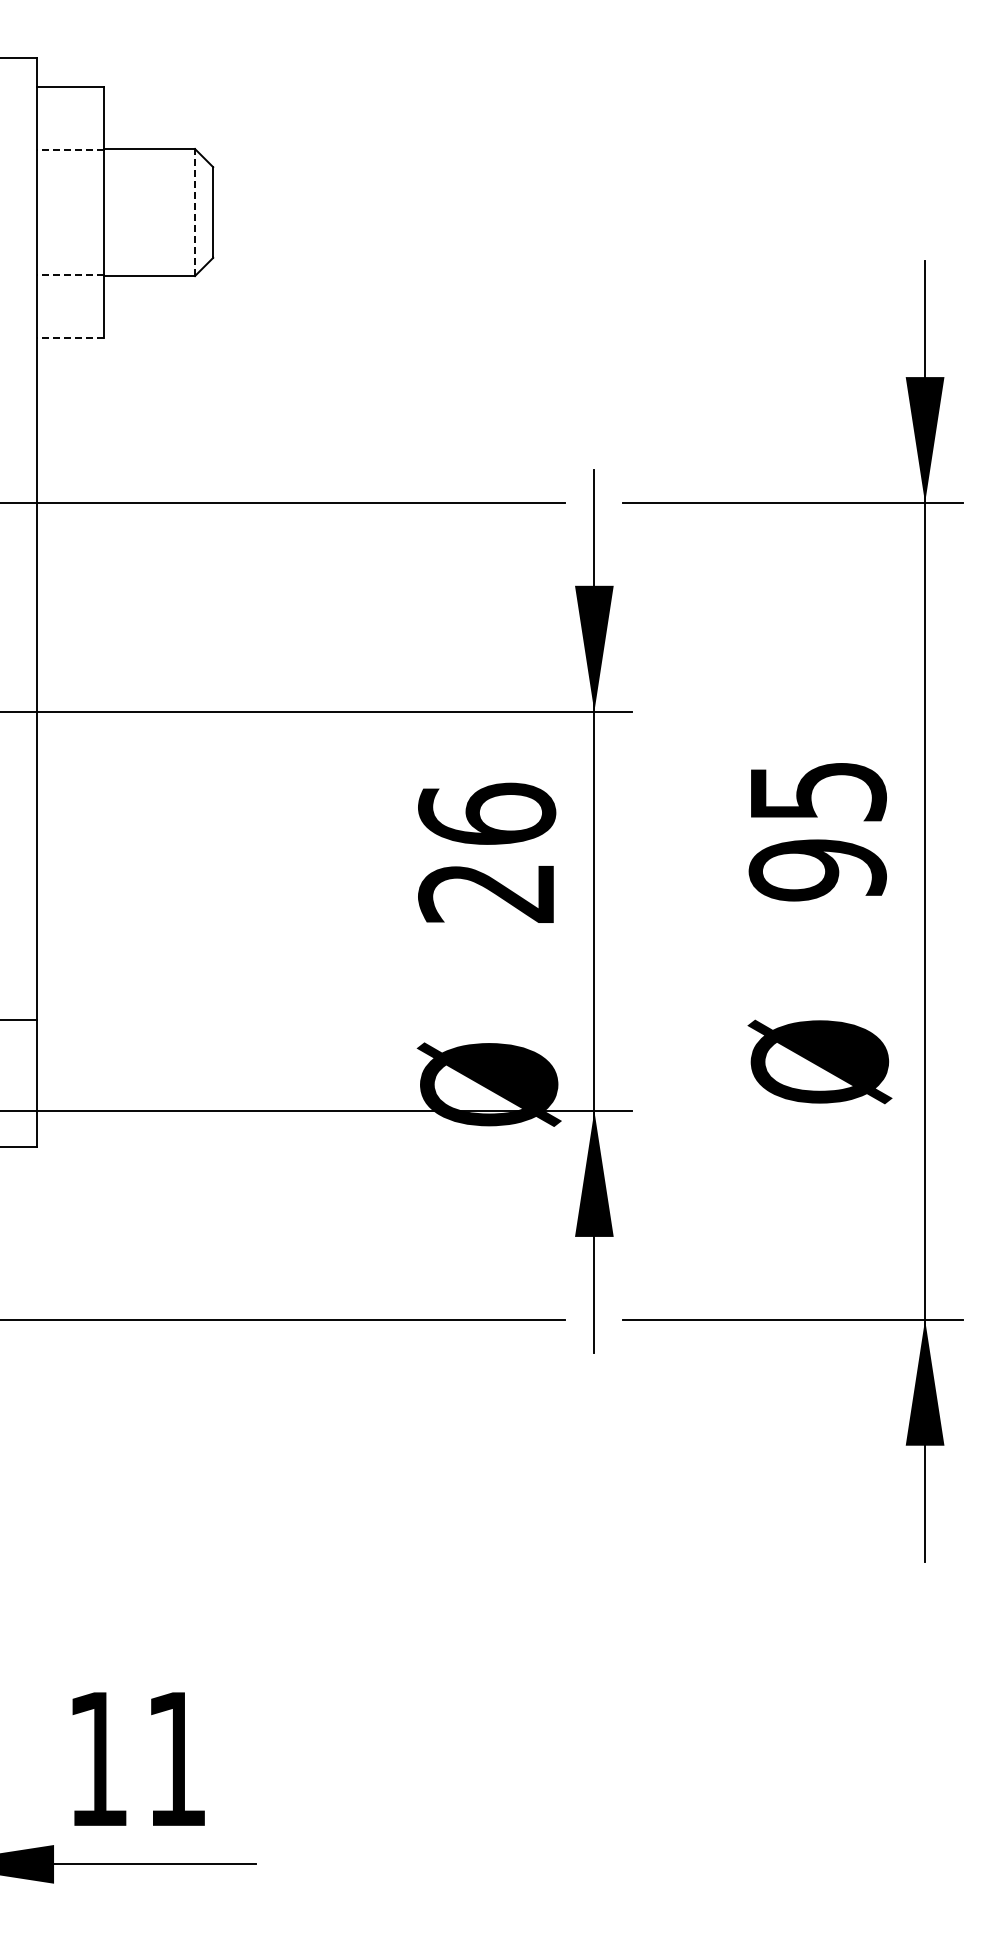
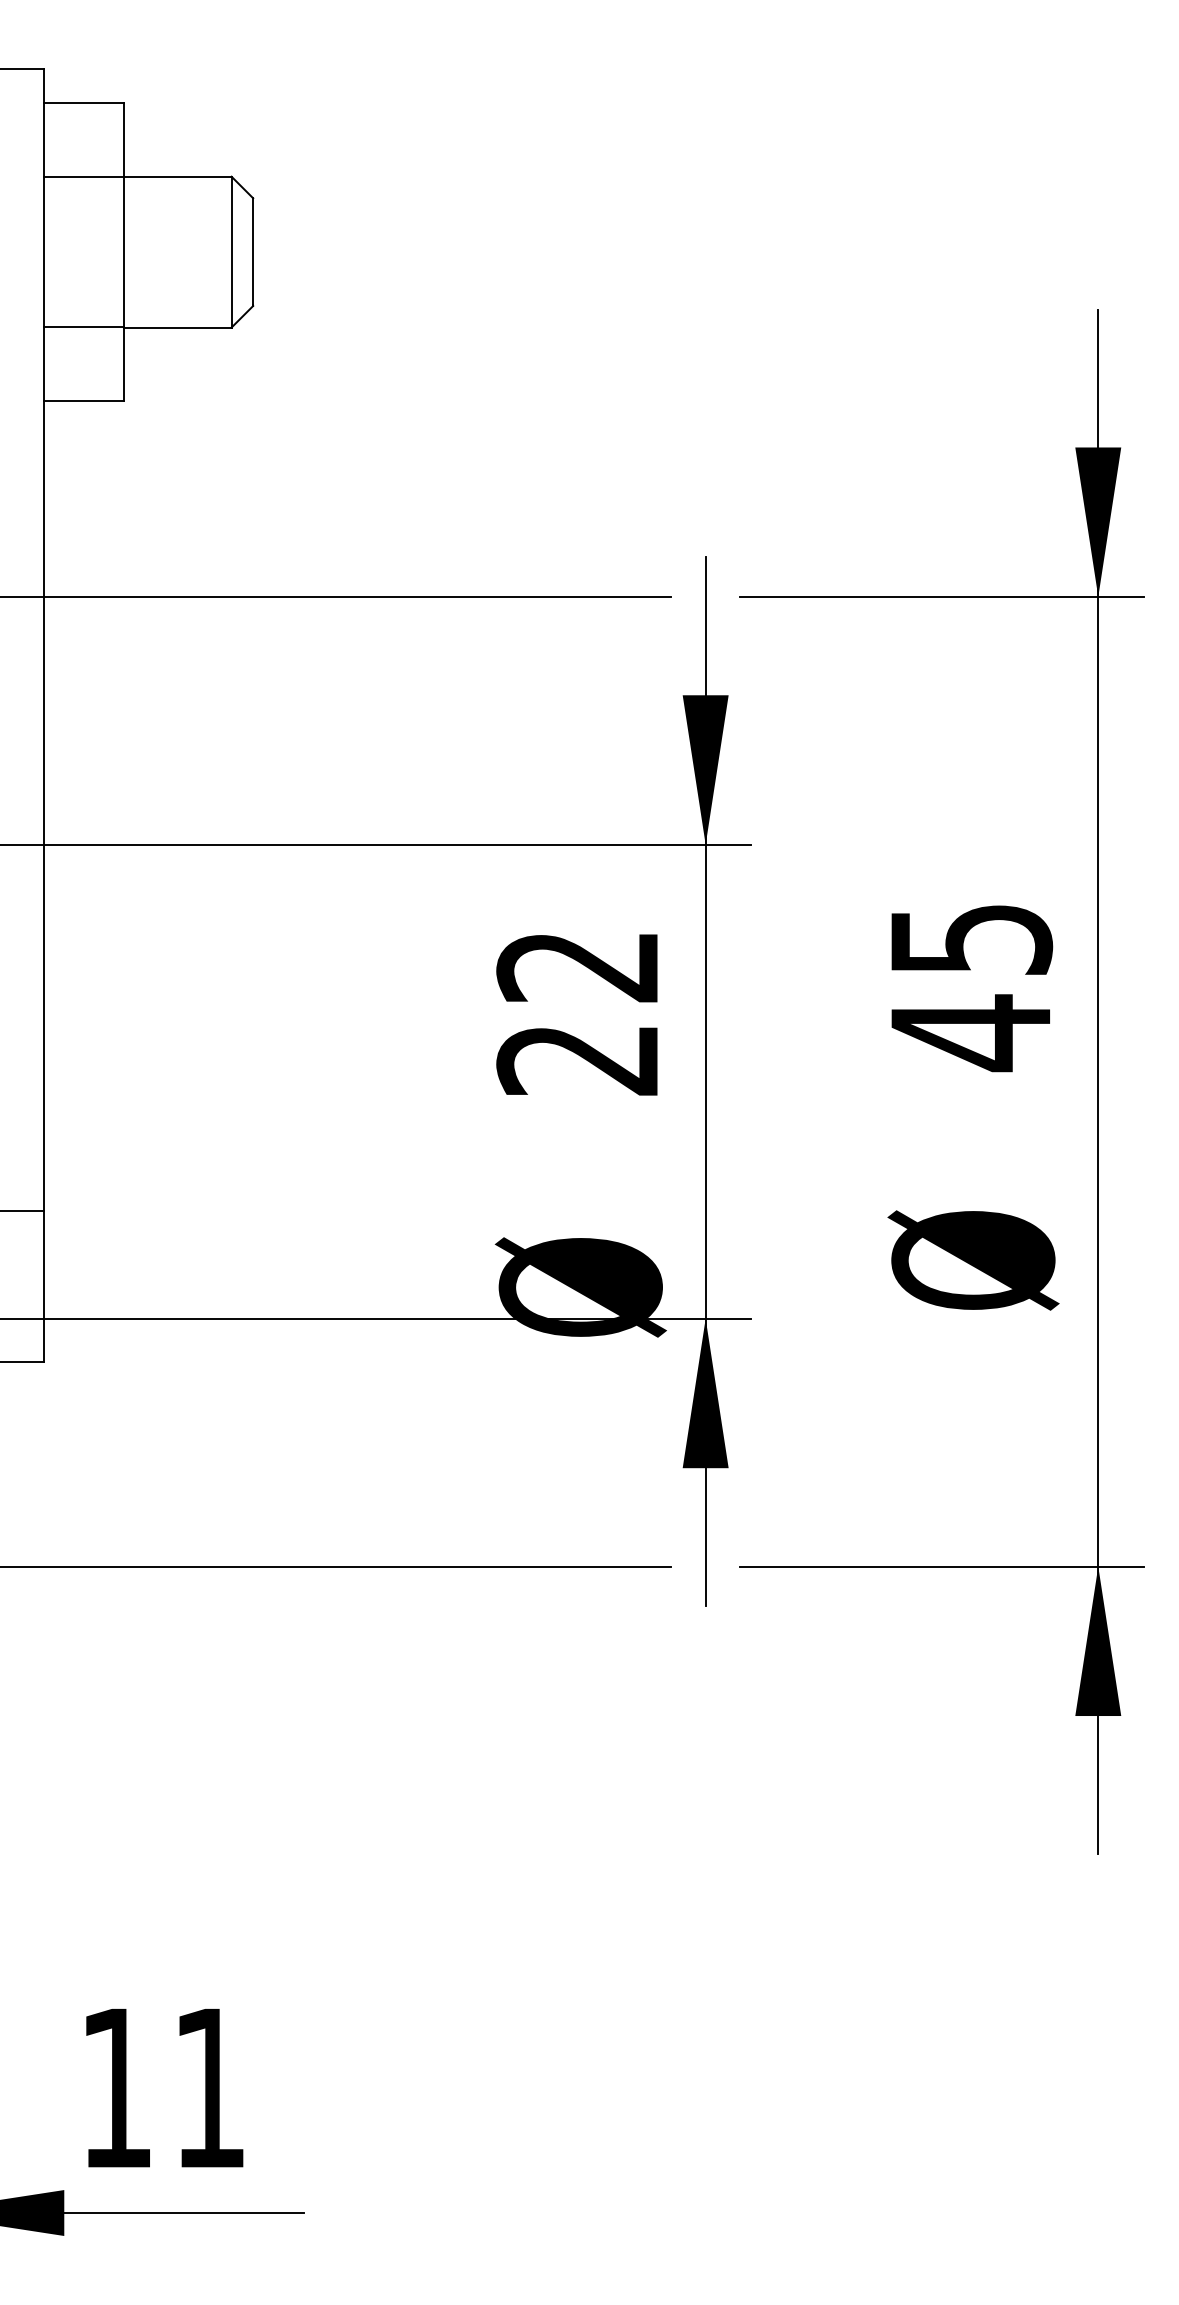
line: (70, 149) -> (83, 177), dashed -> solid
line: (195, 212) -> (232, 252), dashed -> solid
line: (70, 275) -> (83, 326), dashed -> solid
line: (70, 338) -> (83, 401), dashed -> solid
text: (487, 813) -> (578, 965), 26 -> 22
text: (817, 870) -> (970, 1033), 95 -> 45

